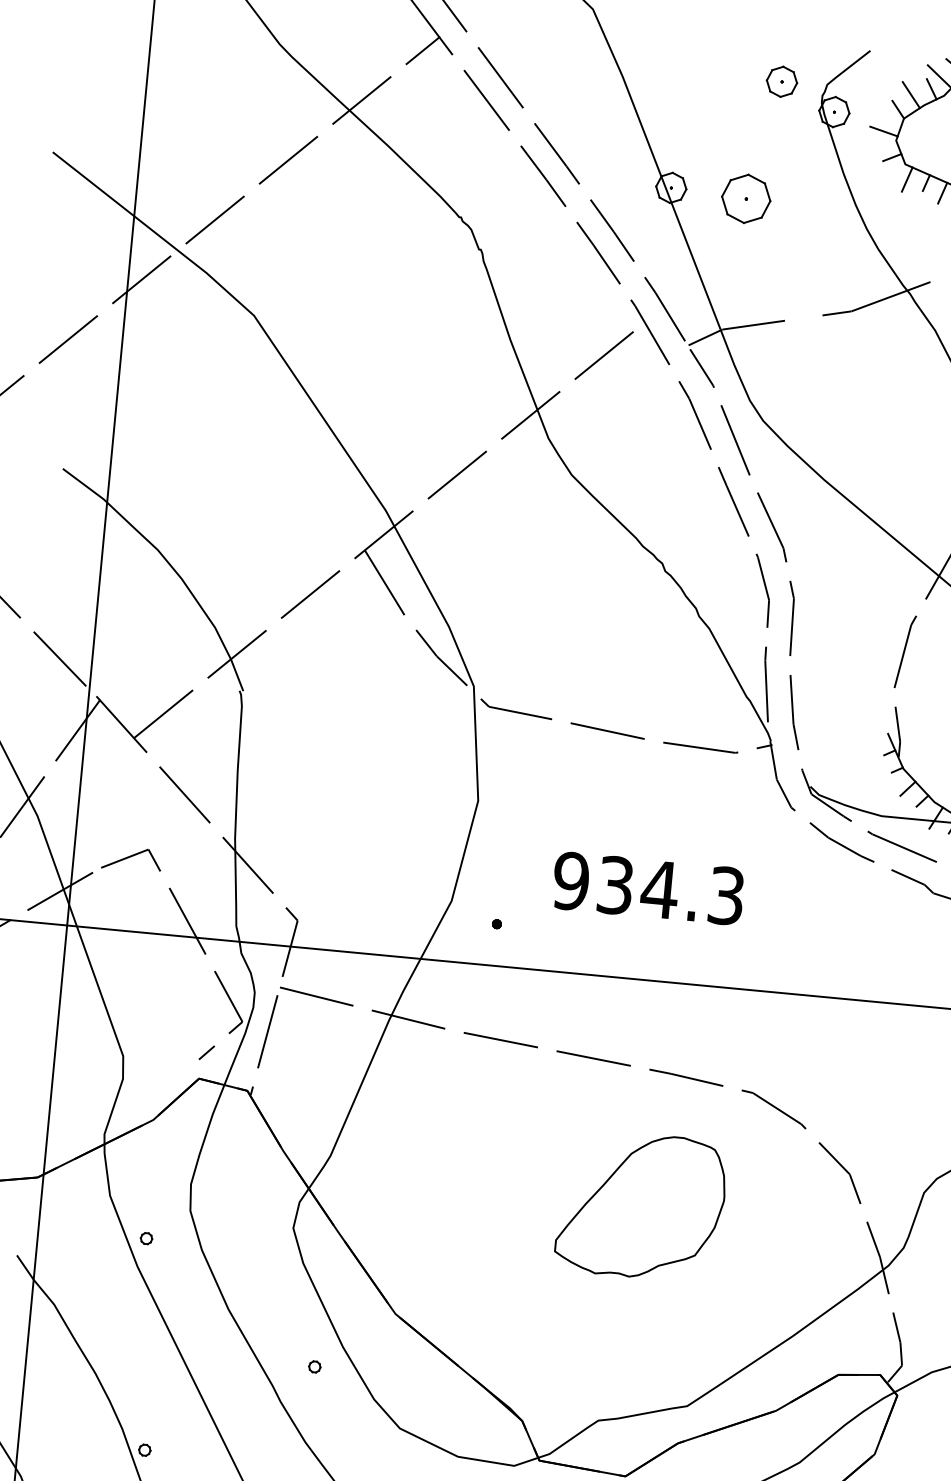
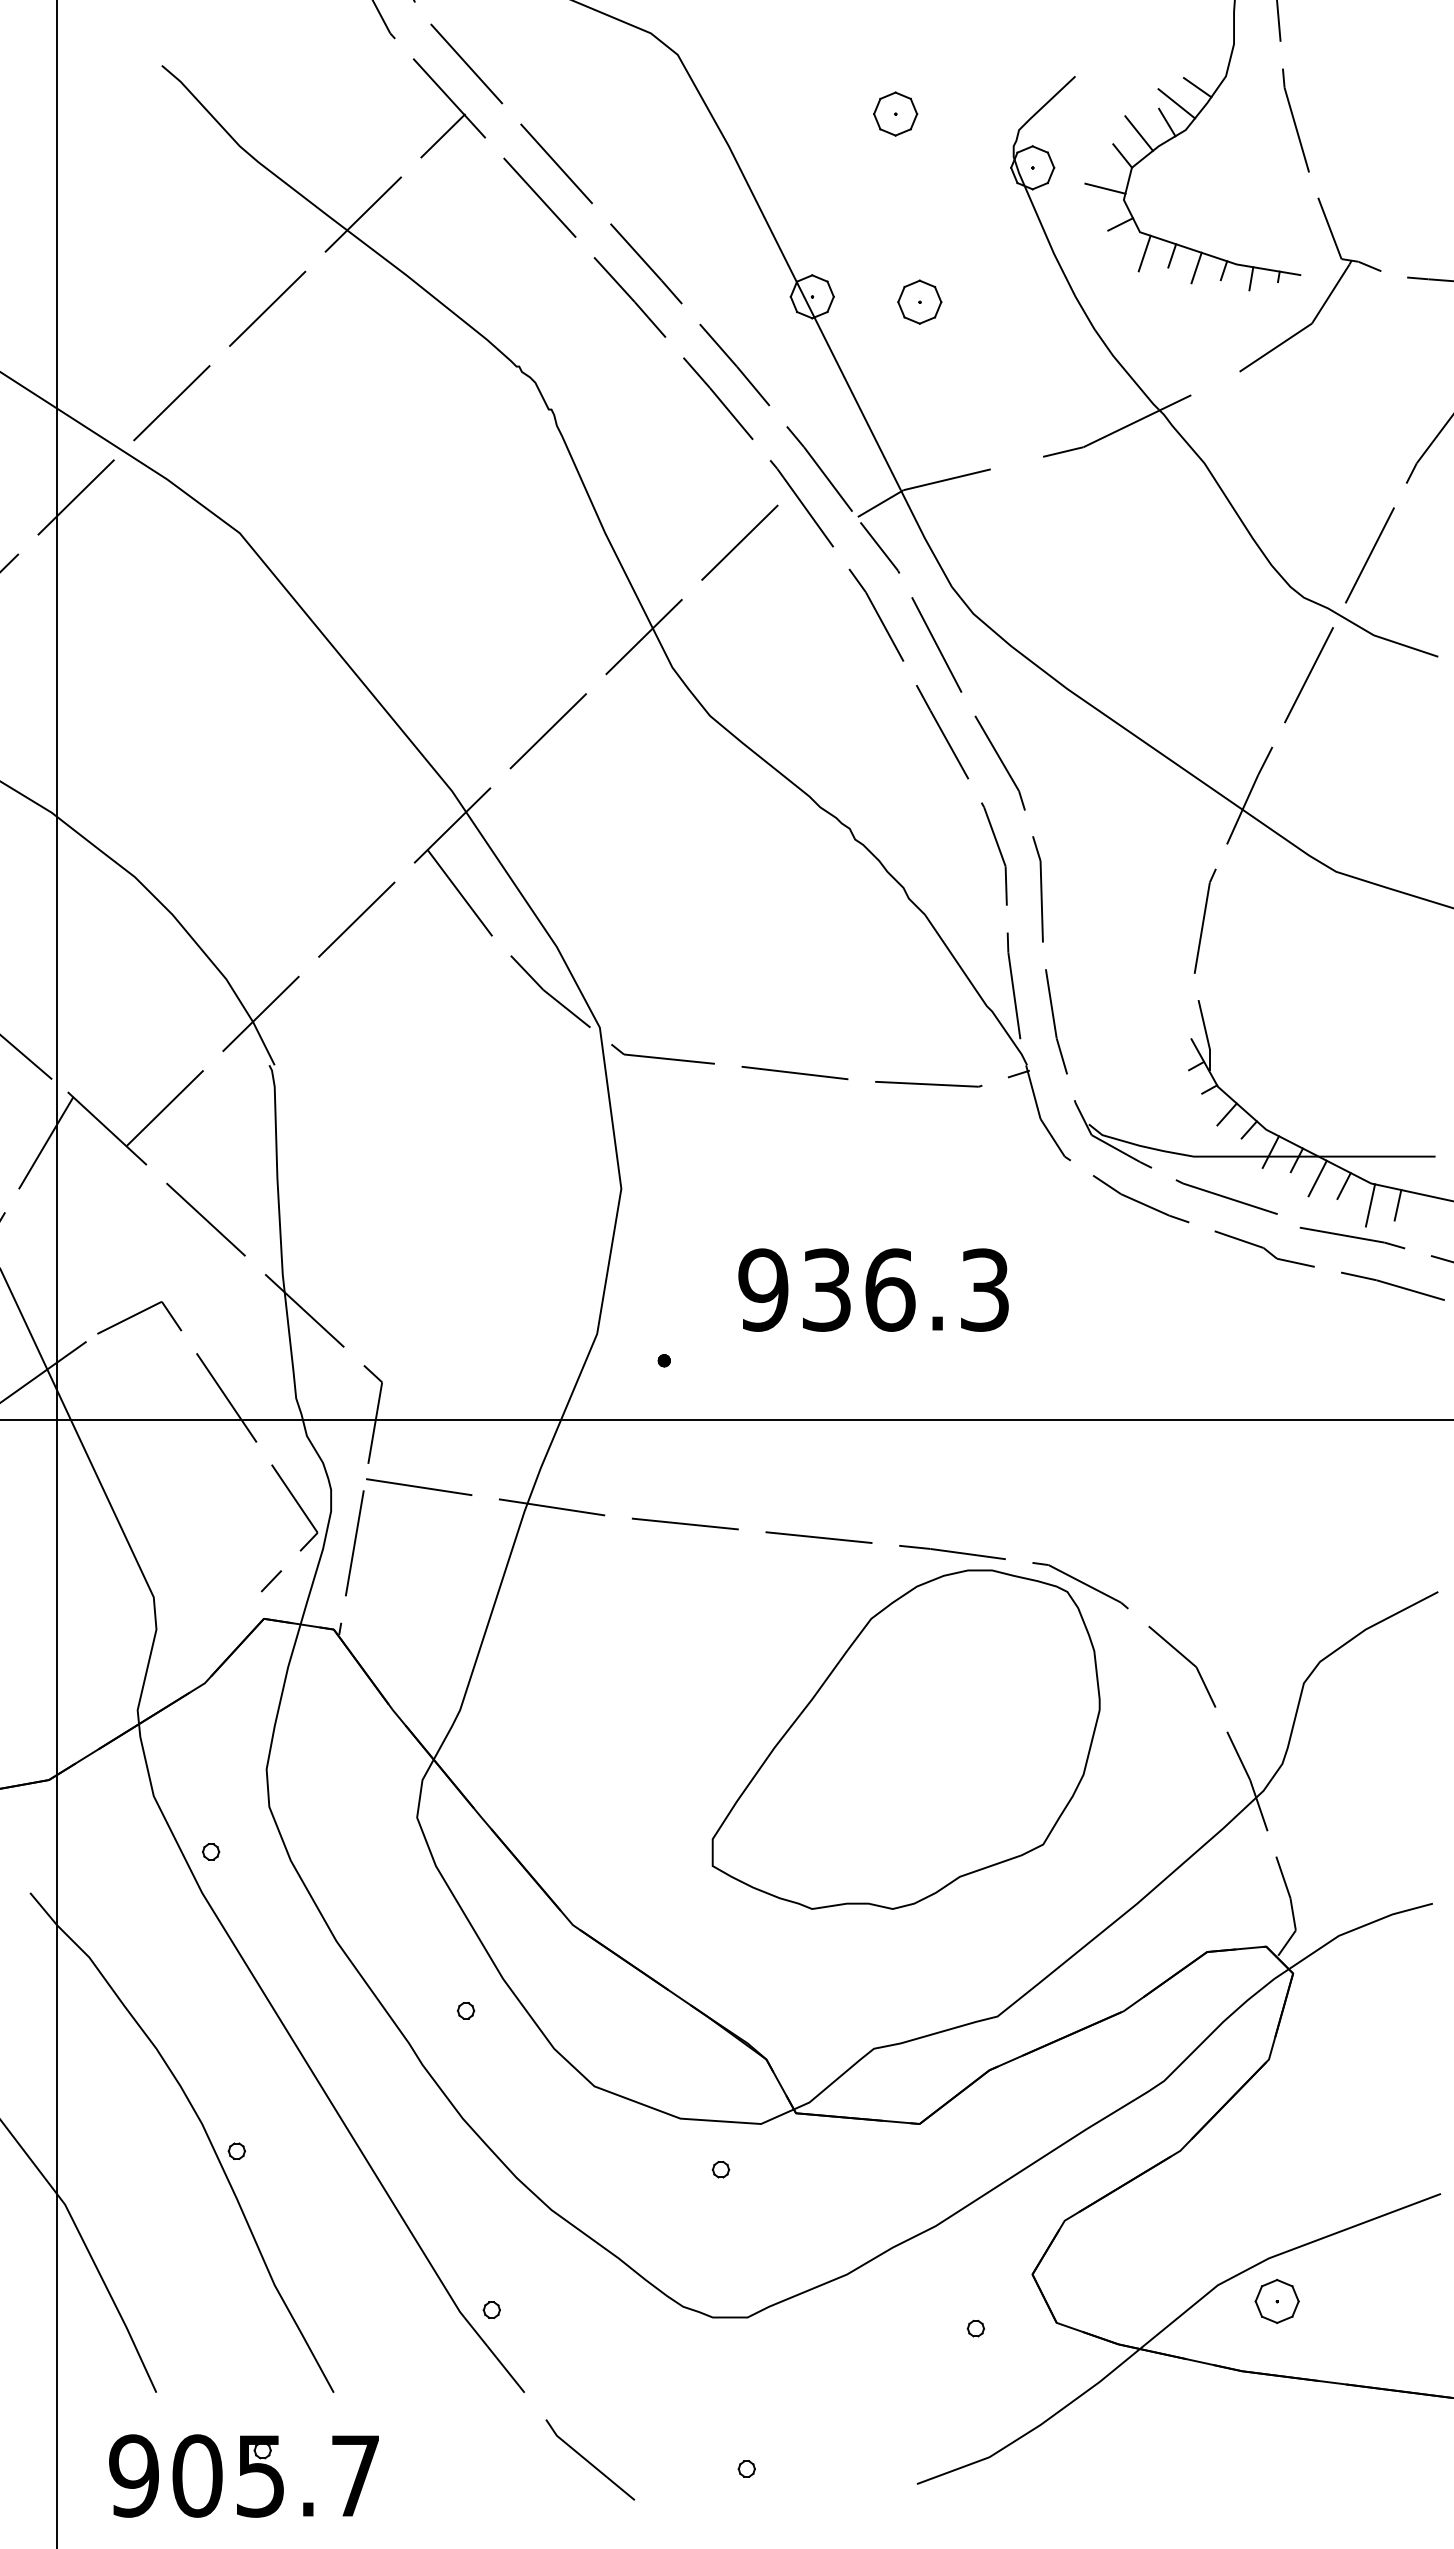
part: (781, 81) -> (895, 113), moved
part: (746, 198) -> (919, 301), size x0.62
text: (659, 889) -> (889, 1289), 934.3 -> 936.3
part: (640, 1205) -> (905, 1739), size x1.67

